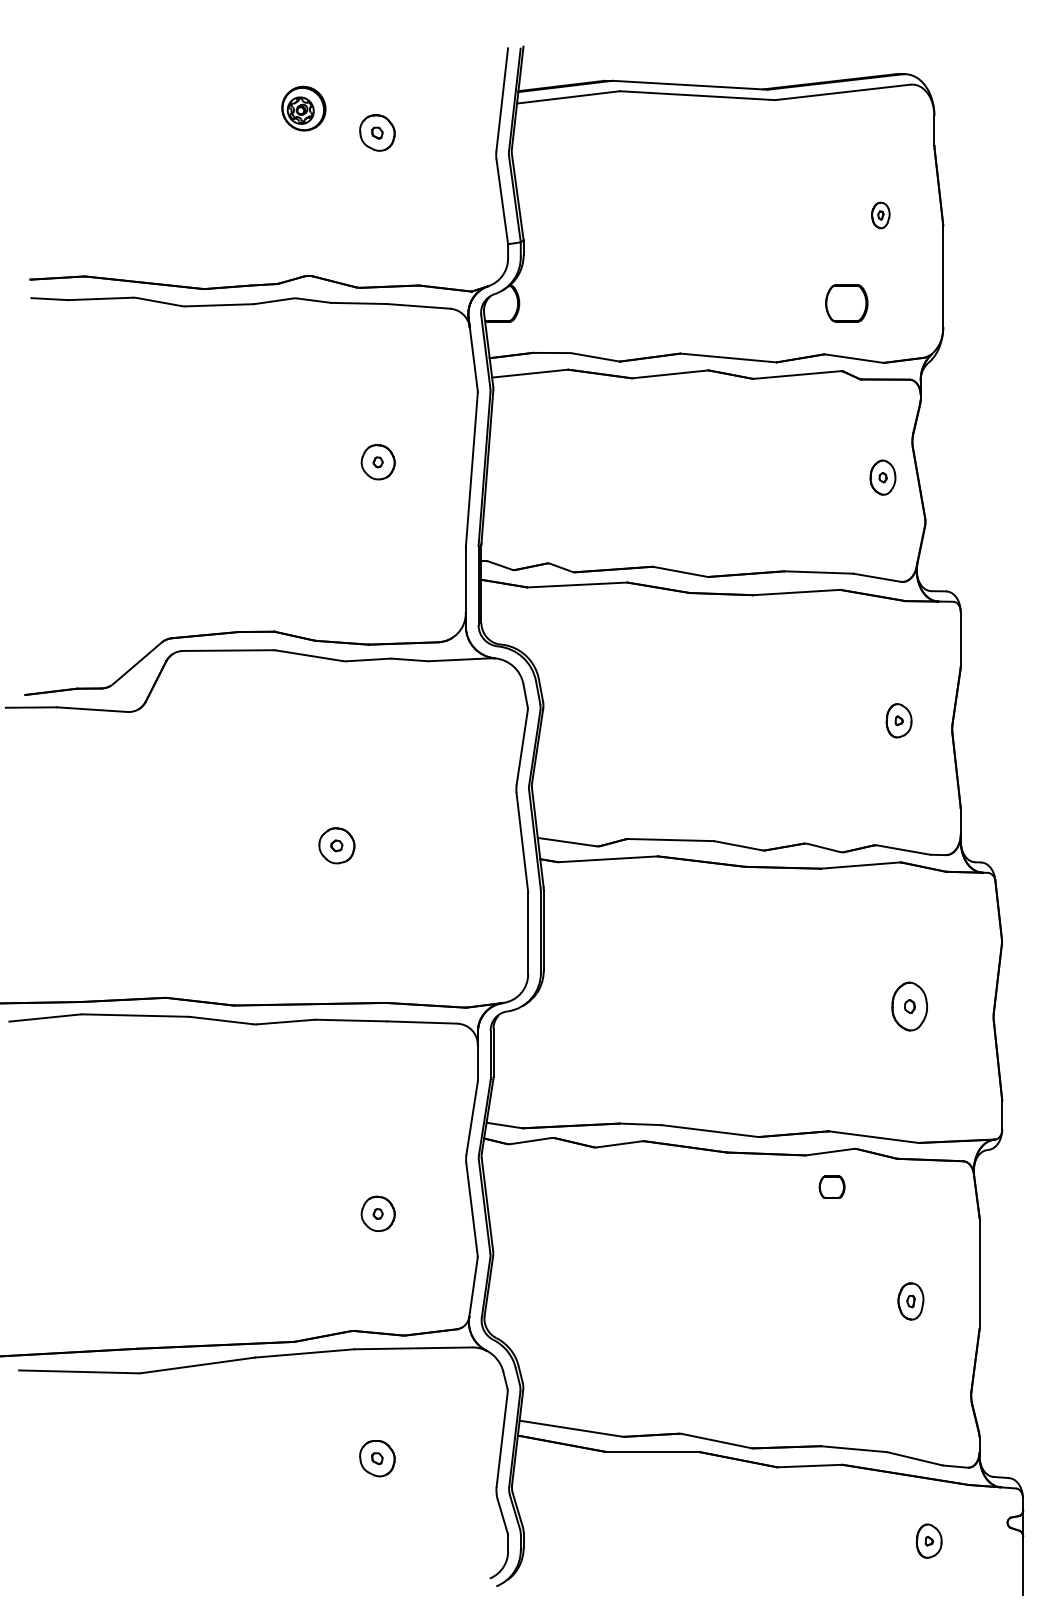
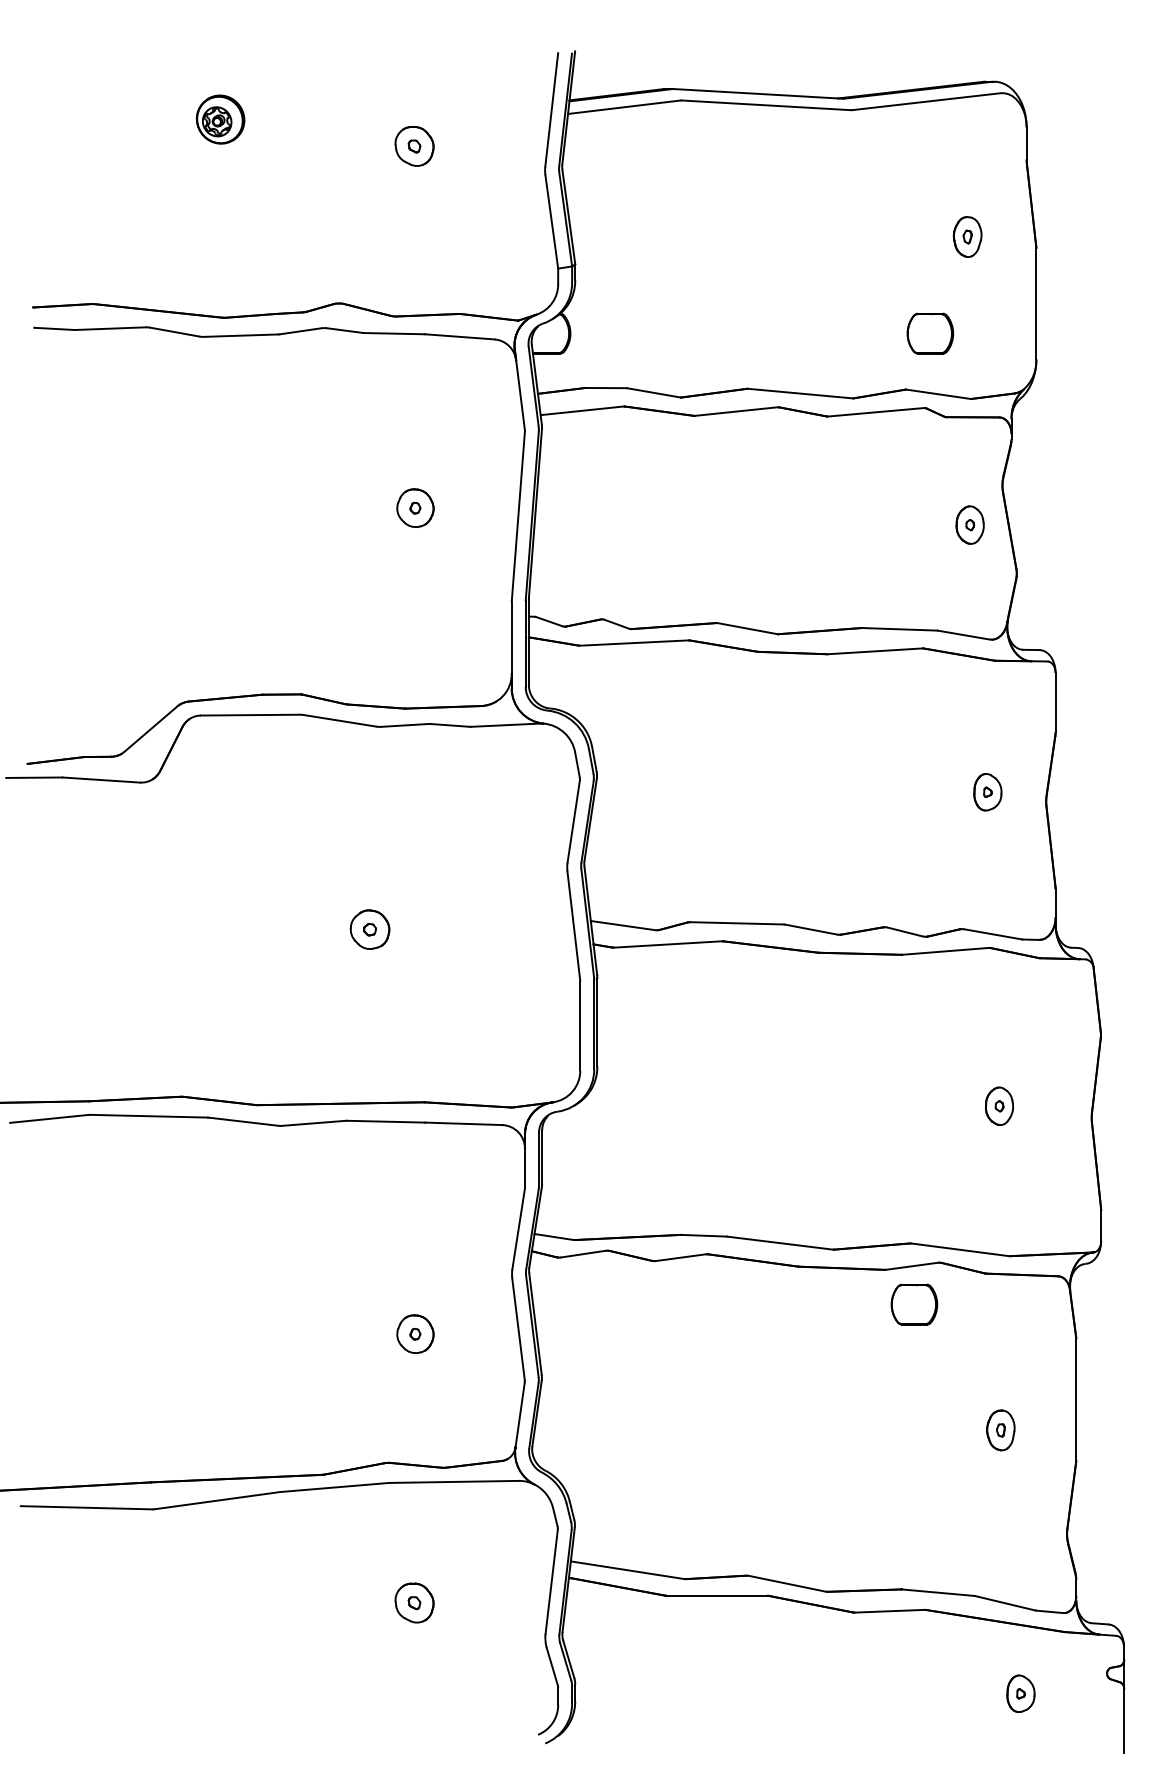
part: (303, 108) -> (220, 119), moved
part: (880, 215) -> (967, 237), size x1.43
part: (909, 1006) -> (999, 1106), size x0.71
part: (831, 1187) -> (913, 1305), size x1.67

